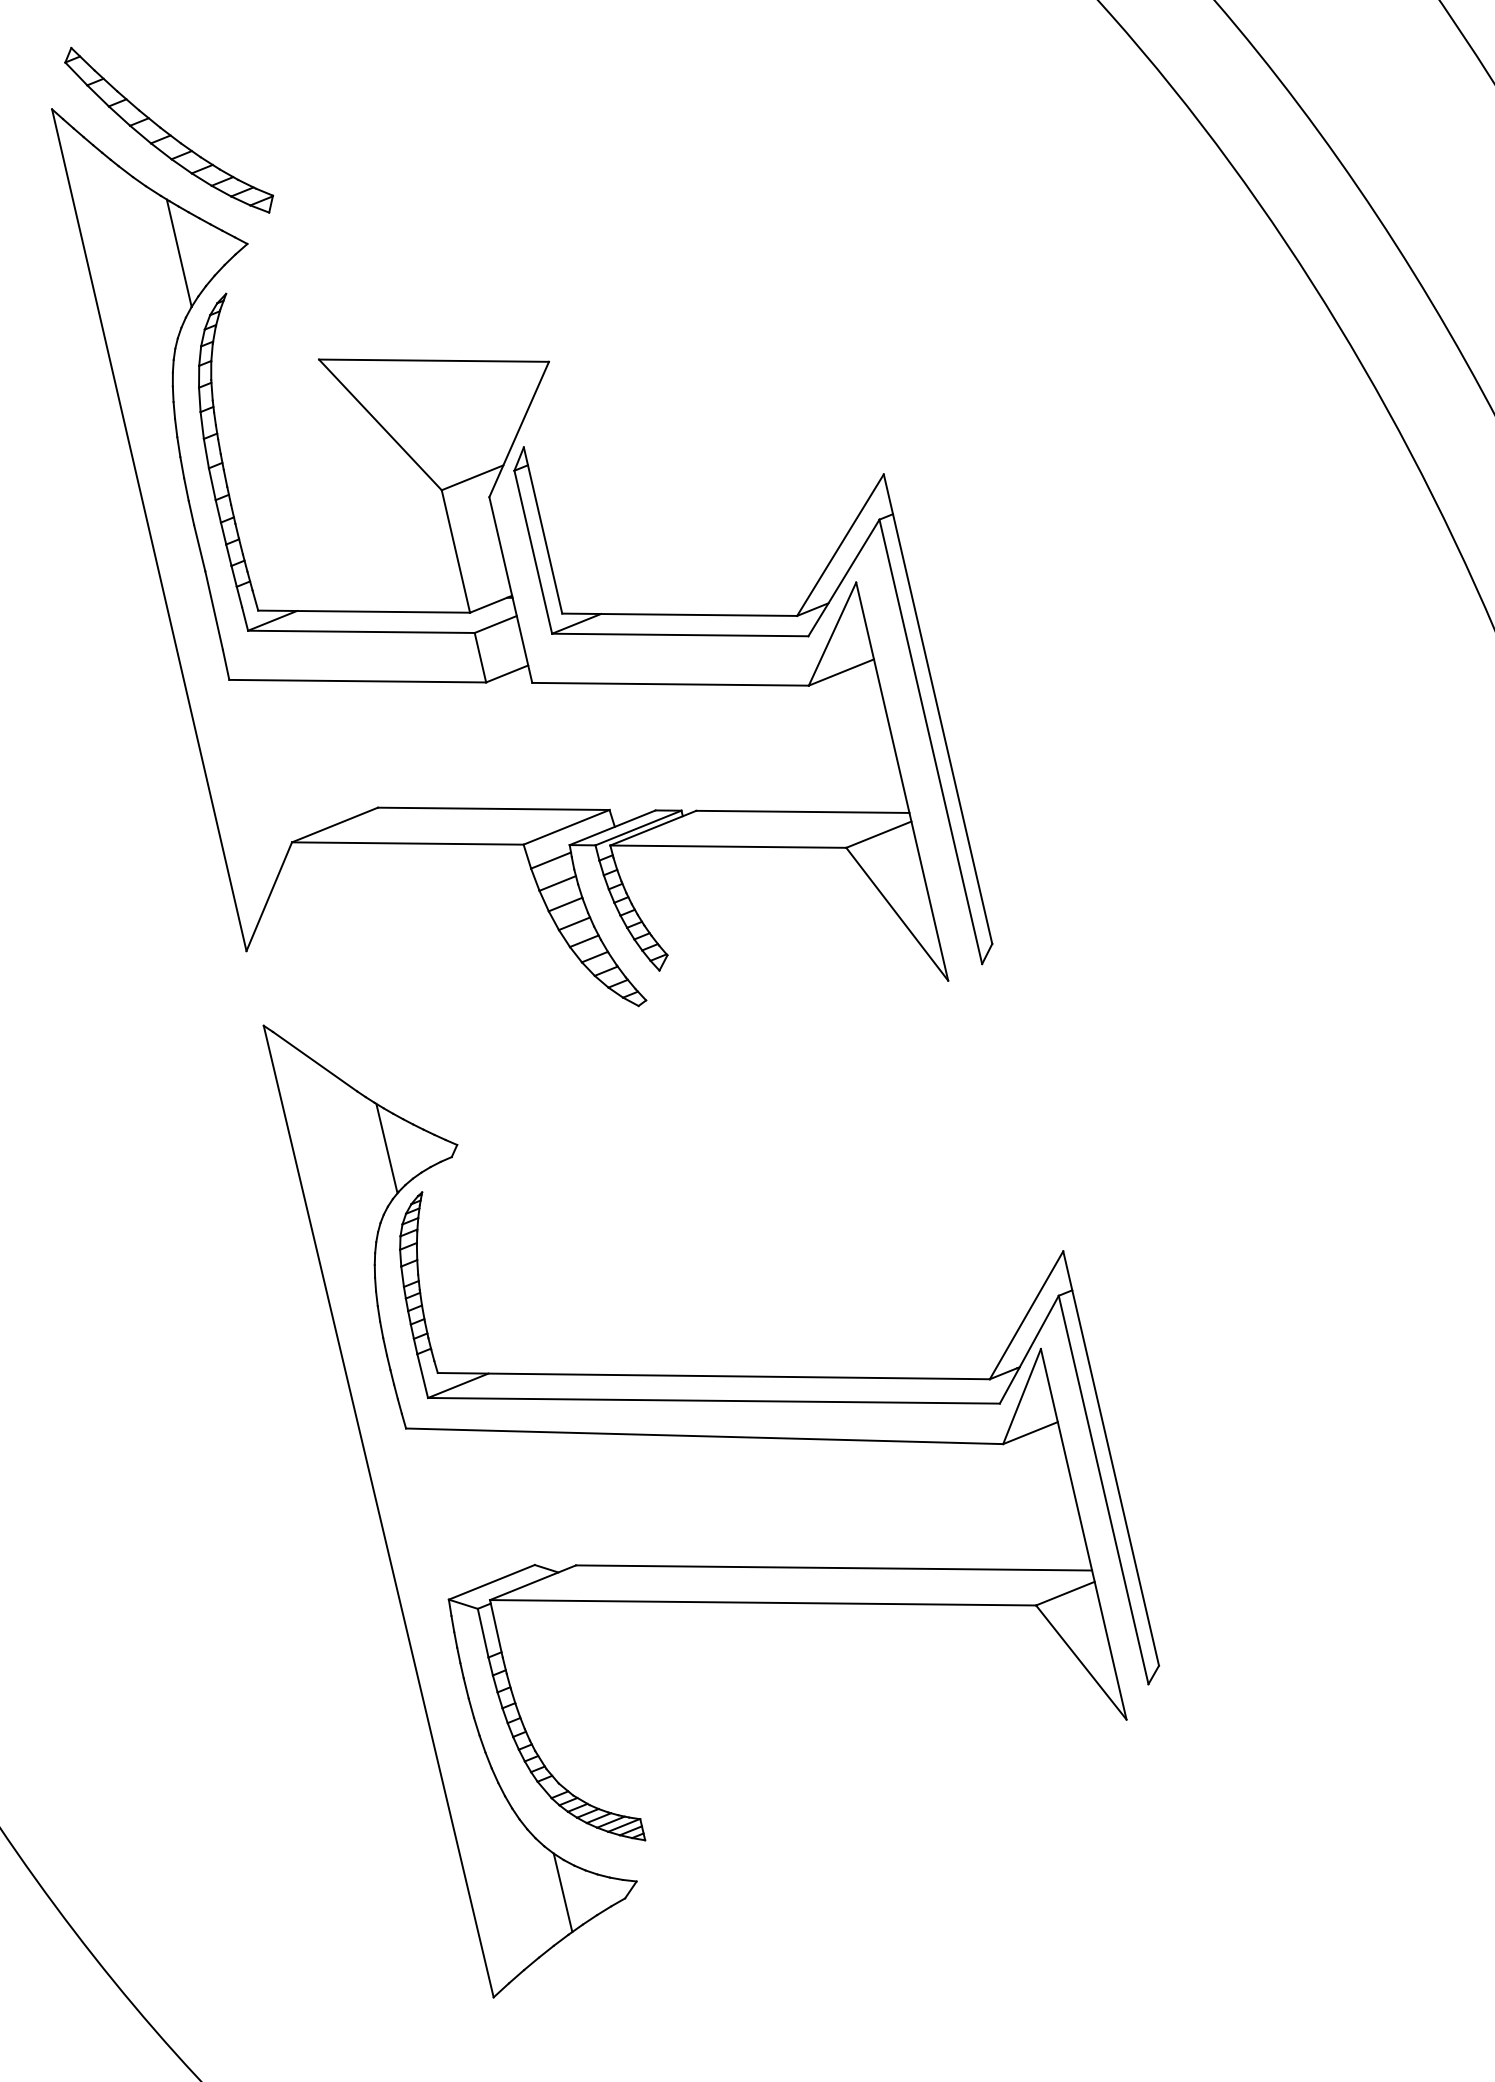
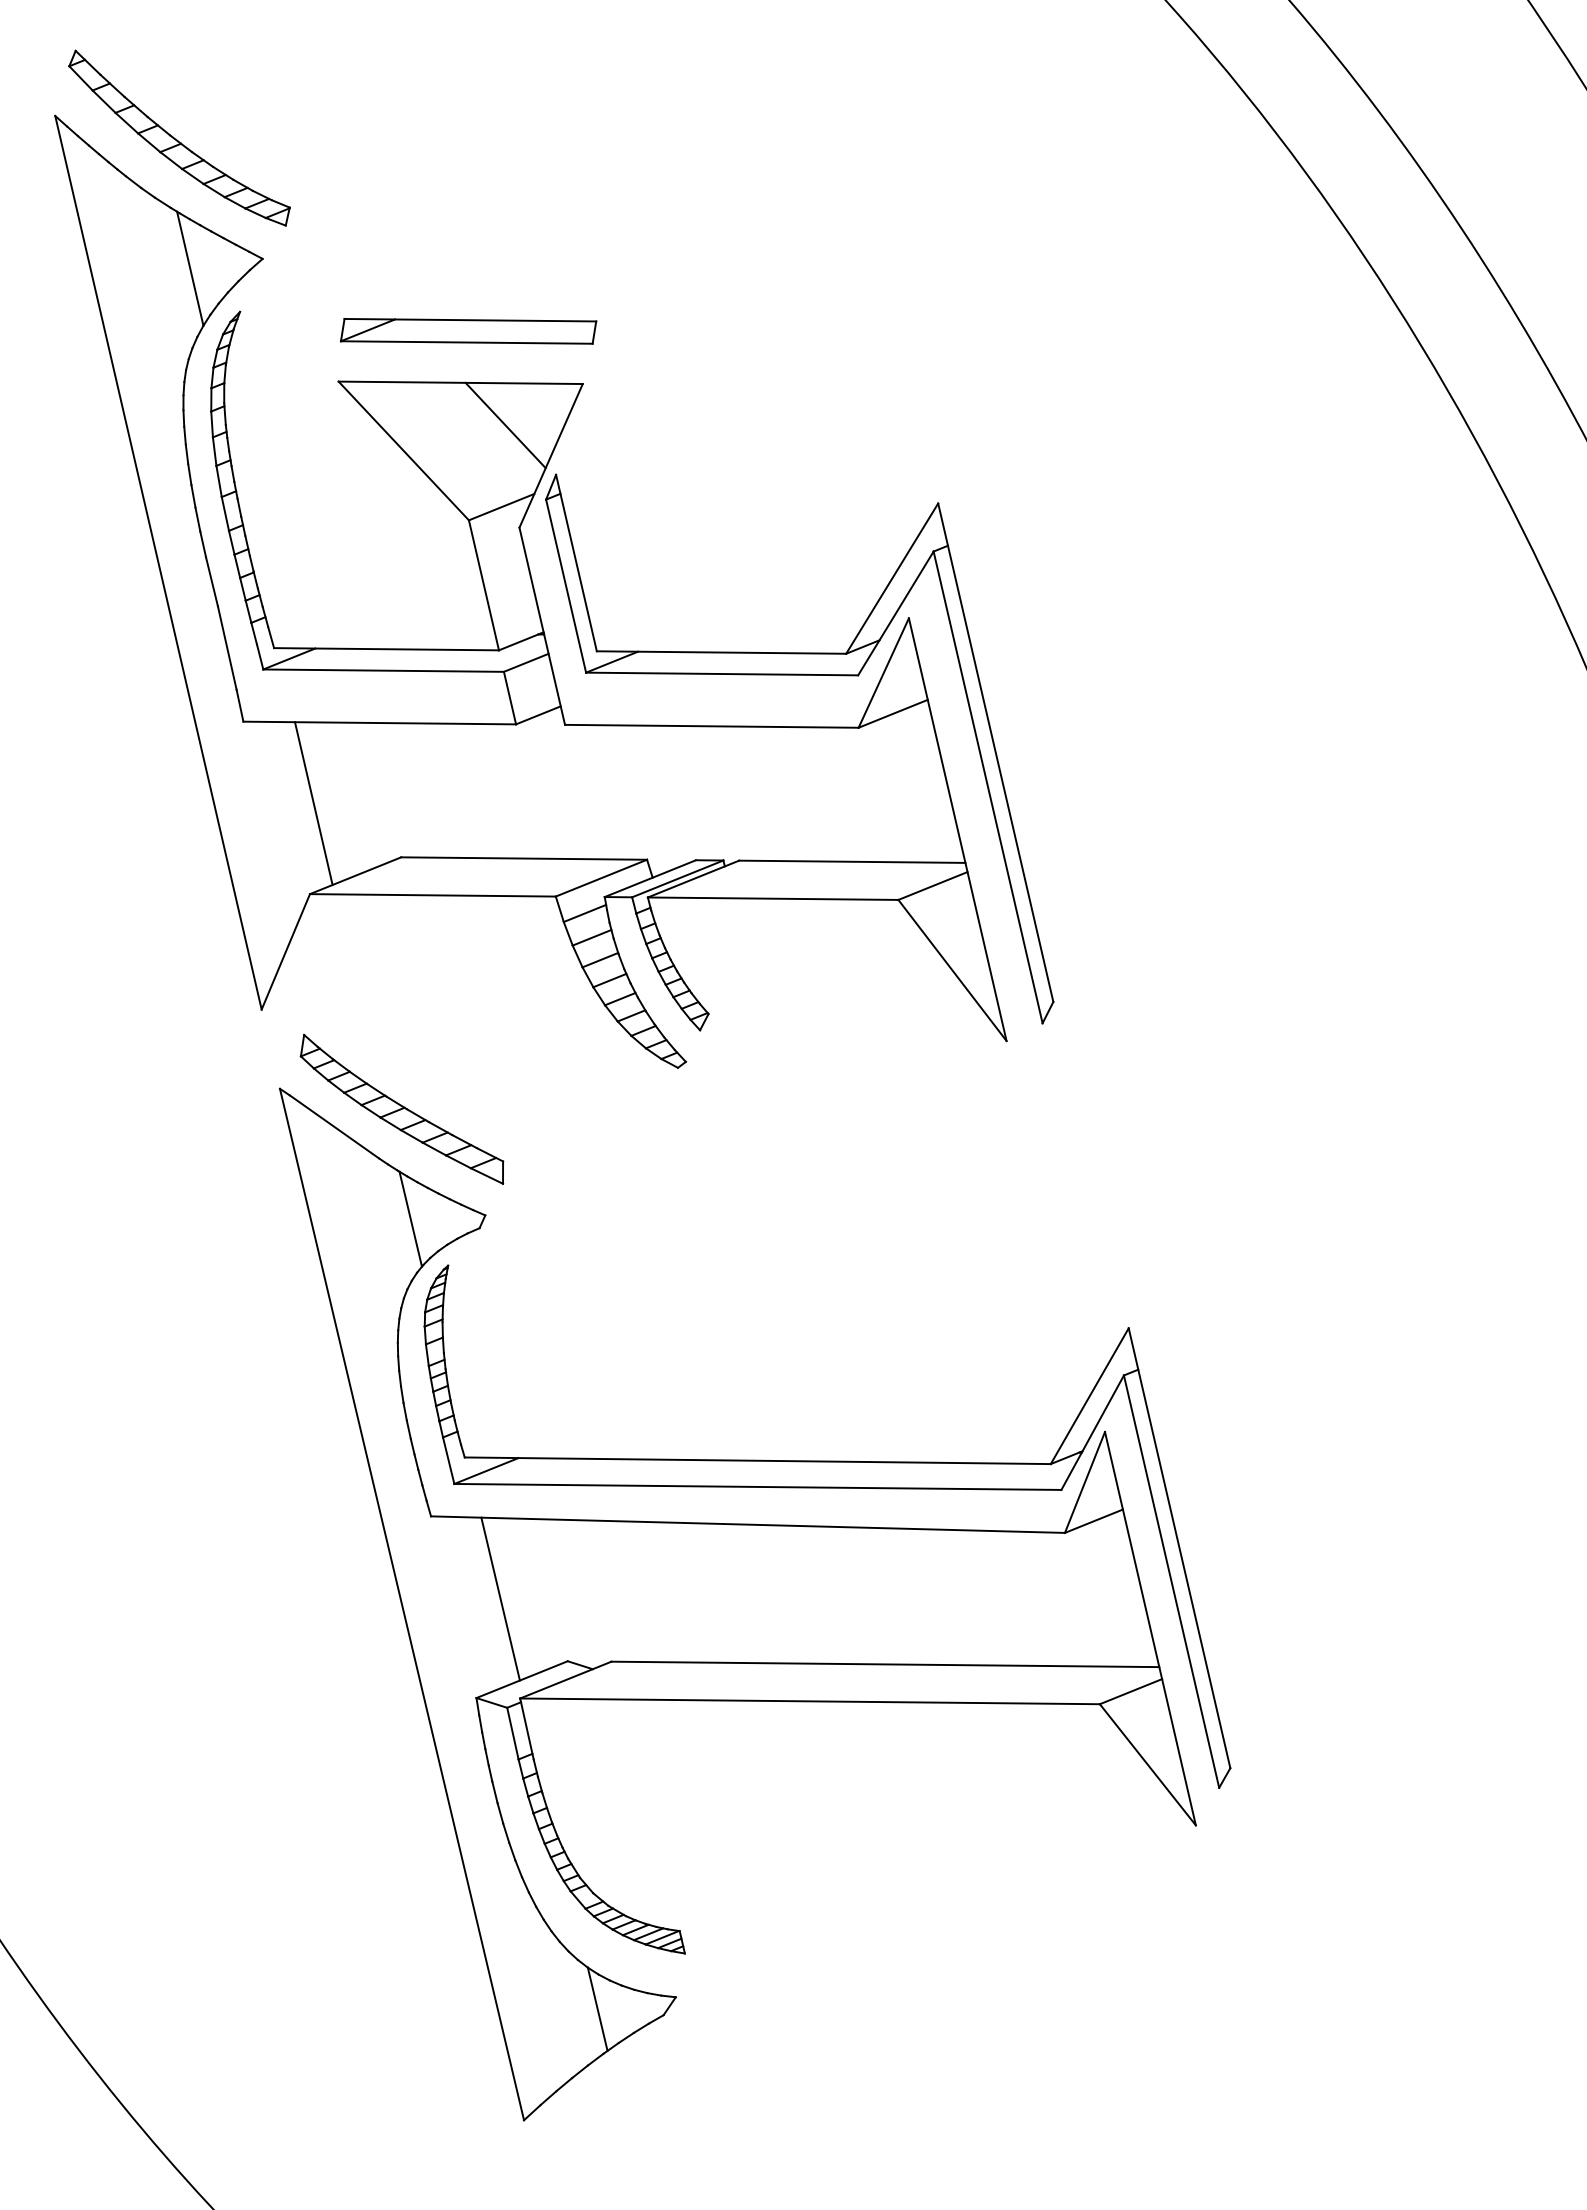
part: (441, 312) -> (468, 331), added
line: (476, 400) -> (505, 425), added
line: (295, 756) -> (313, 803), added
part: (378, 1045) -> (401, 1109), added
line: (471, 1505) -> (500, 1598), added

